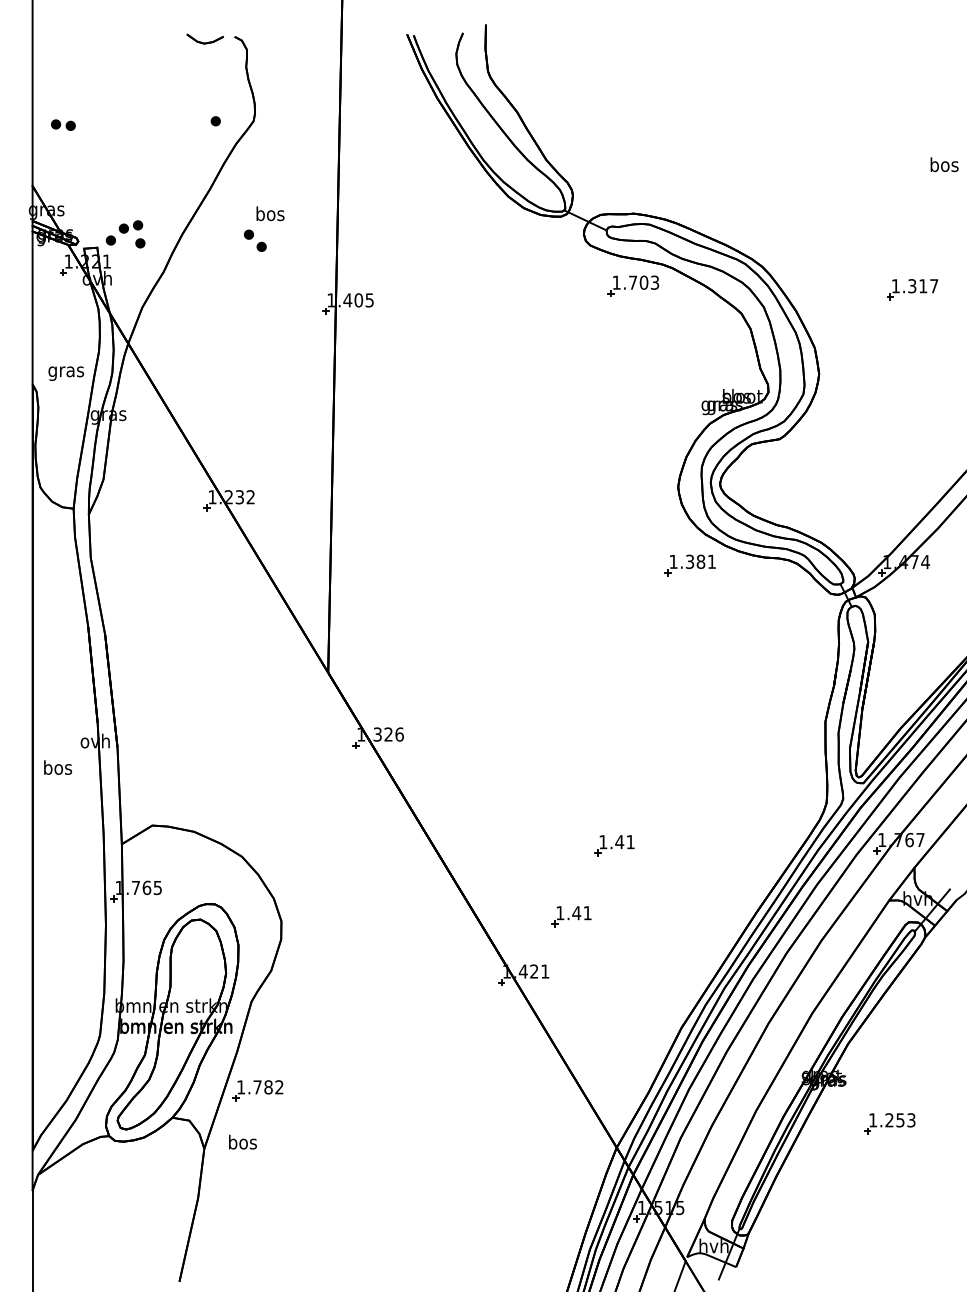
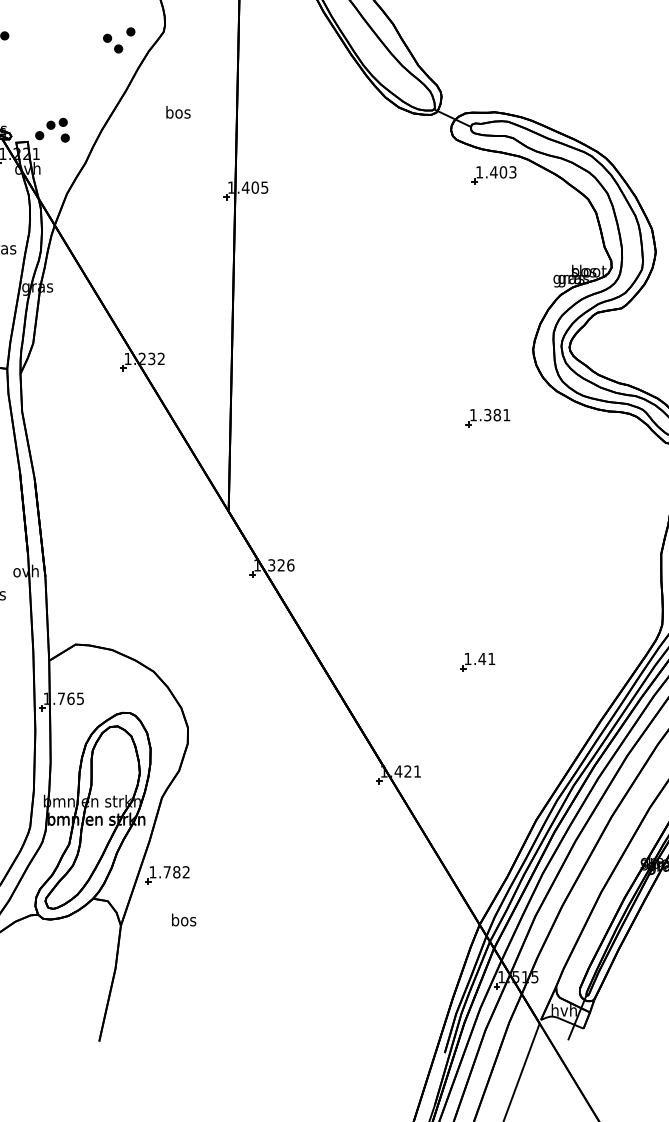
part: (254, 240) -> (112, 43), moved
text: (632, 282) -> (493, 172), 1.703 -> 1.403
part: (689, 565) -> (487, 418), moved
part: (571, 916) -> (440, 723), removed
text: (242, 1141) -> (183, 919), moved

